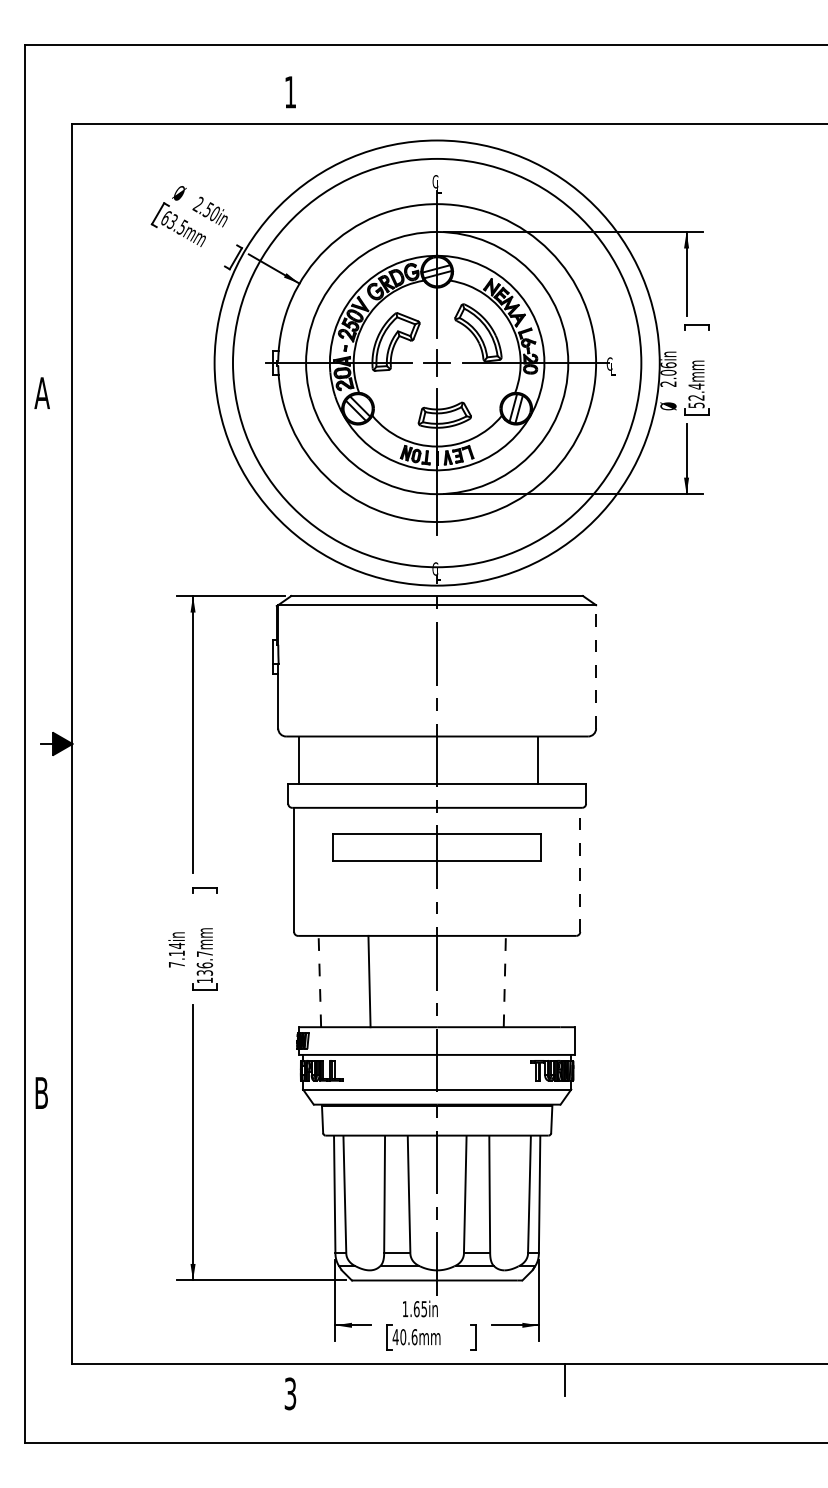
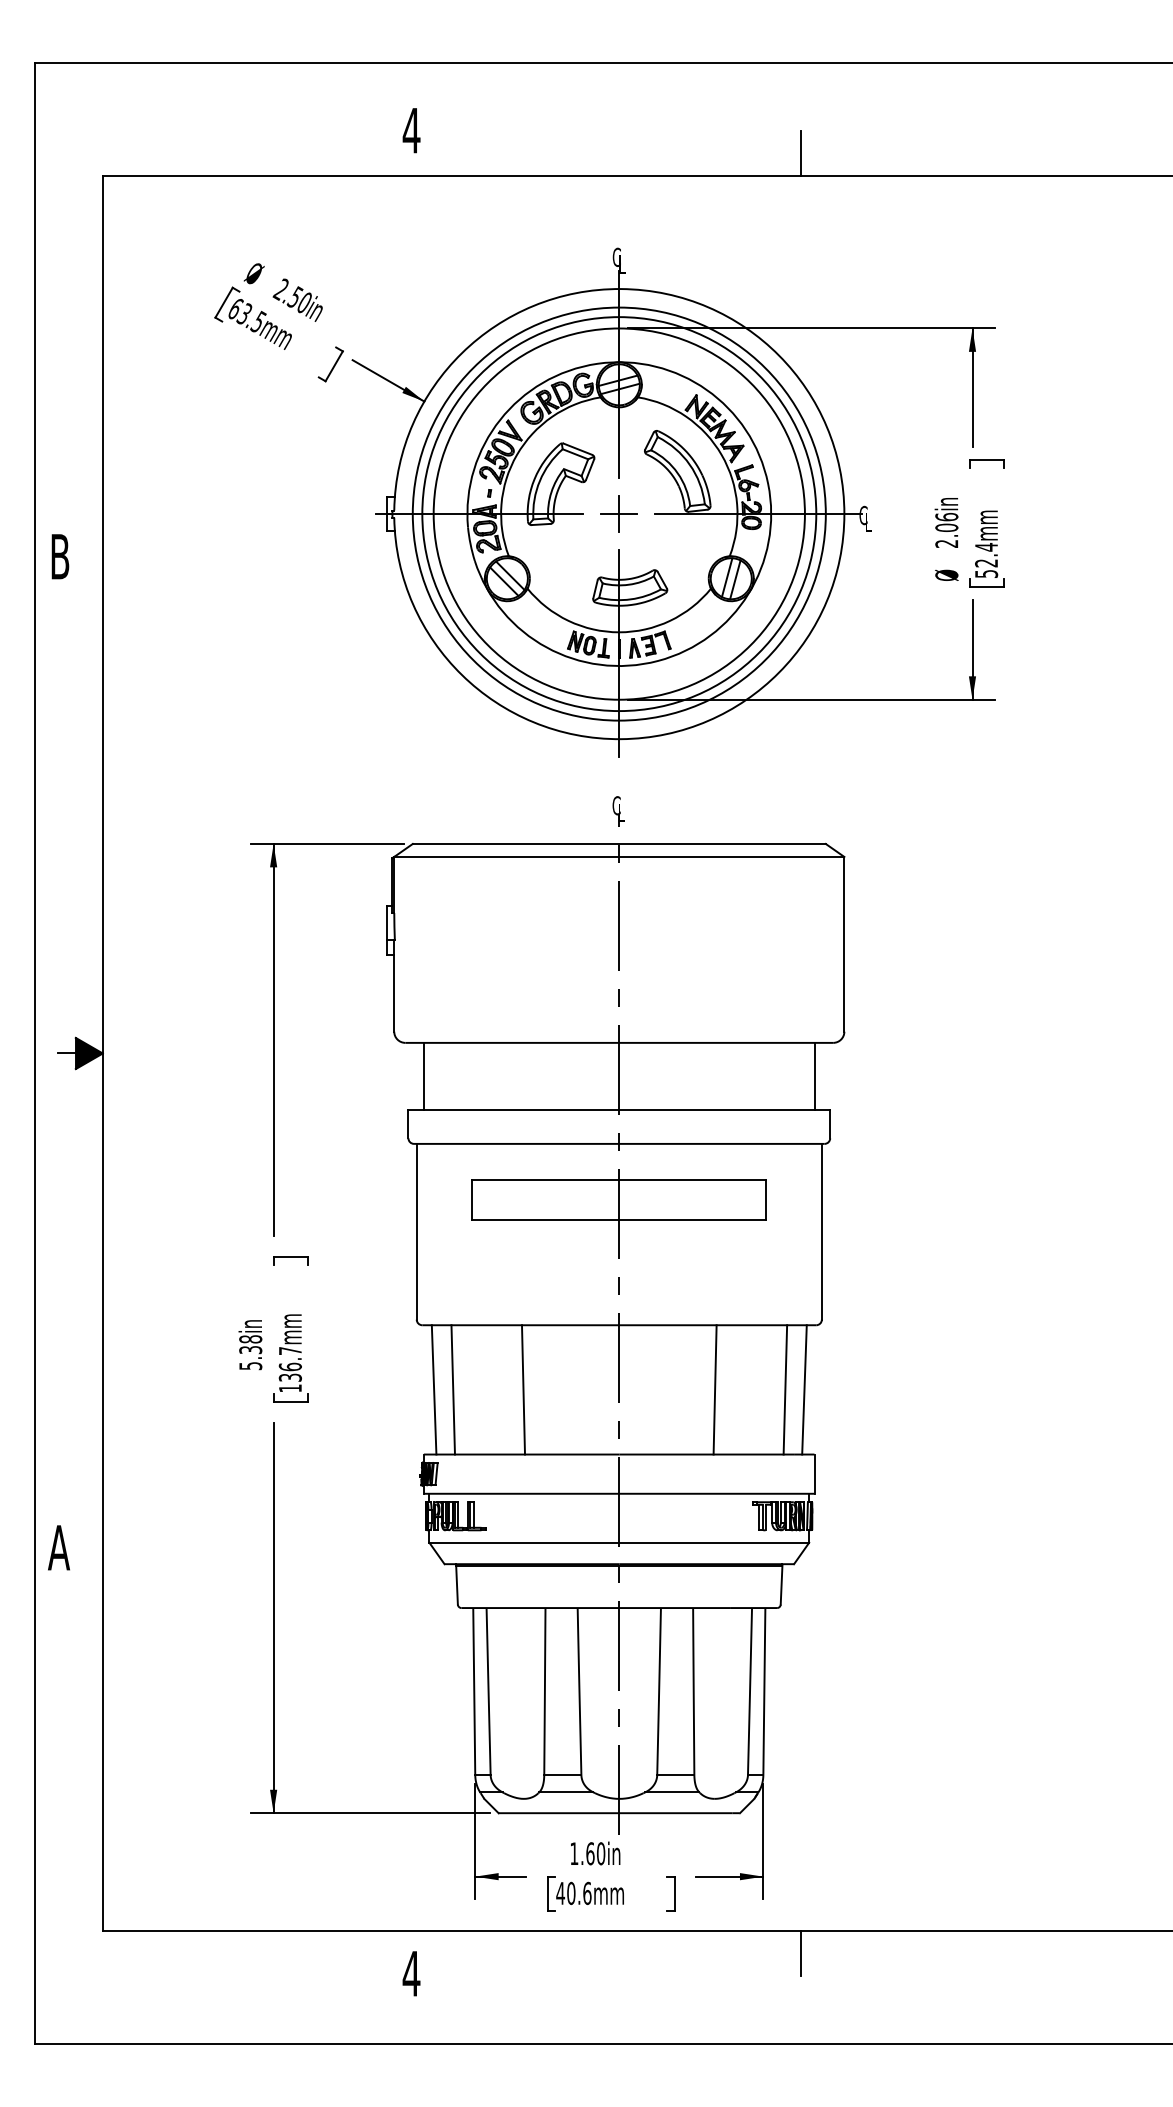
text: (290, 92) -> (411, 130), 1 -> 4
line: (565, 107) -> (800, 152), added
circle: (436, 362) -> (618, 513), size x0.71
circle: (437, 363) -> (619, 514), size x0.62
text: (42, 393) -> (60, 556), A -> B
line: (596, 666) -> (844, 943), dashed -> solid
line: (537, 760) -> (814, 1076), moved
line: (579, 869) -> (821, 1231), dashed -> solid
text: (176, 955) -> (250, 1352), 7.14in -> 5.38in
line: (305, 981) -> (433, 1389), added
line: (320, 981) -> (453, 1389), dashed -> solid
line: (505, 981) -> (715, 1389), dashed -> solid
line: (554, 981) -> (785, 1389), added
line: (567, 981) -> (804, 1389), added
text: (41, 1092) -> (58, 1547), B -> A
text: (424, 1308) -> (601, 1853), 1.65in -> 1.60in
text: (290, 1393) -> (411, 1973), 3 -> 4

